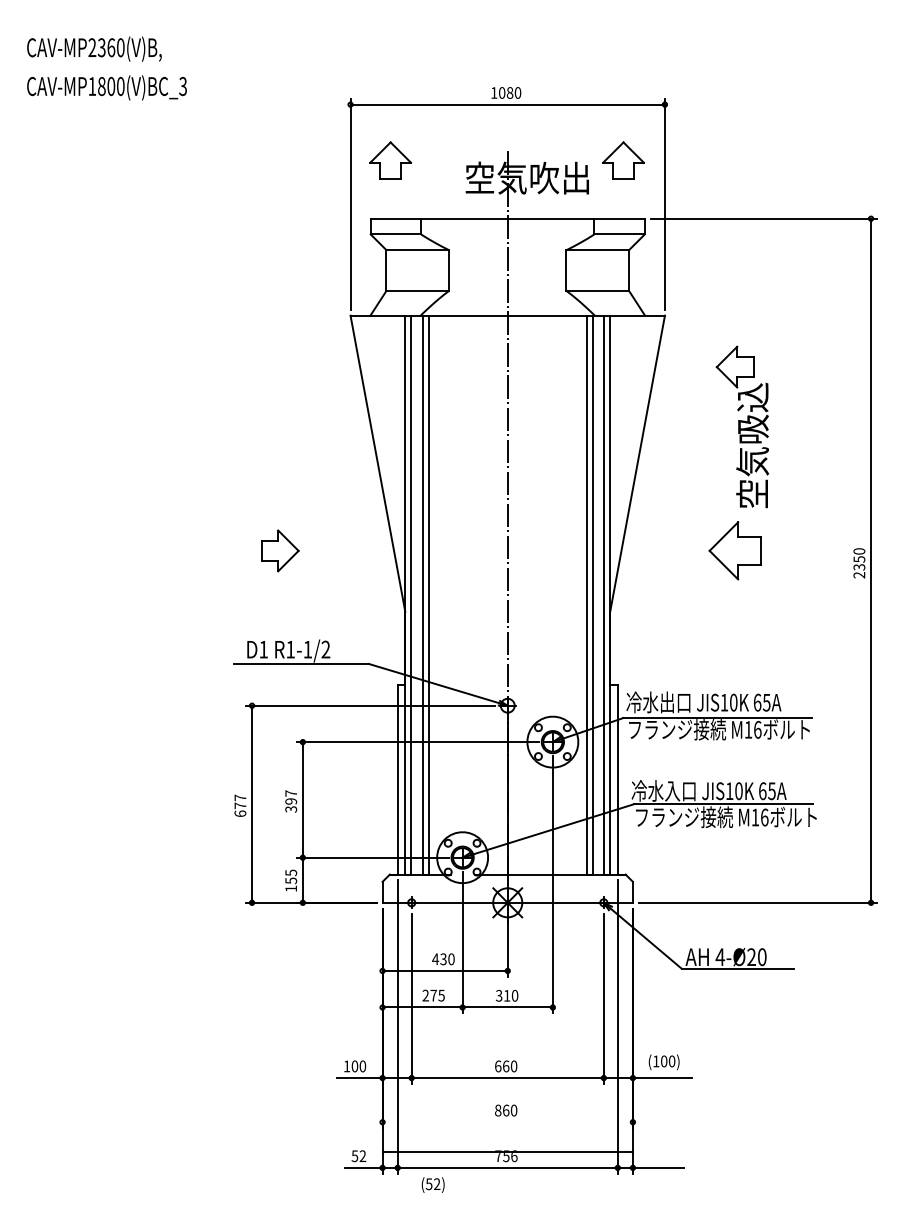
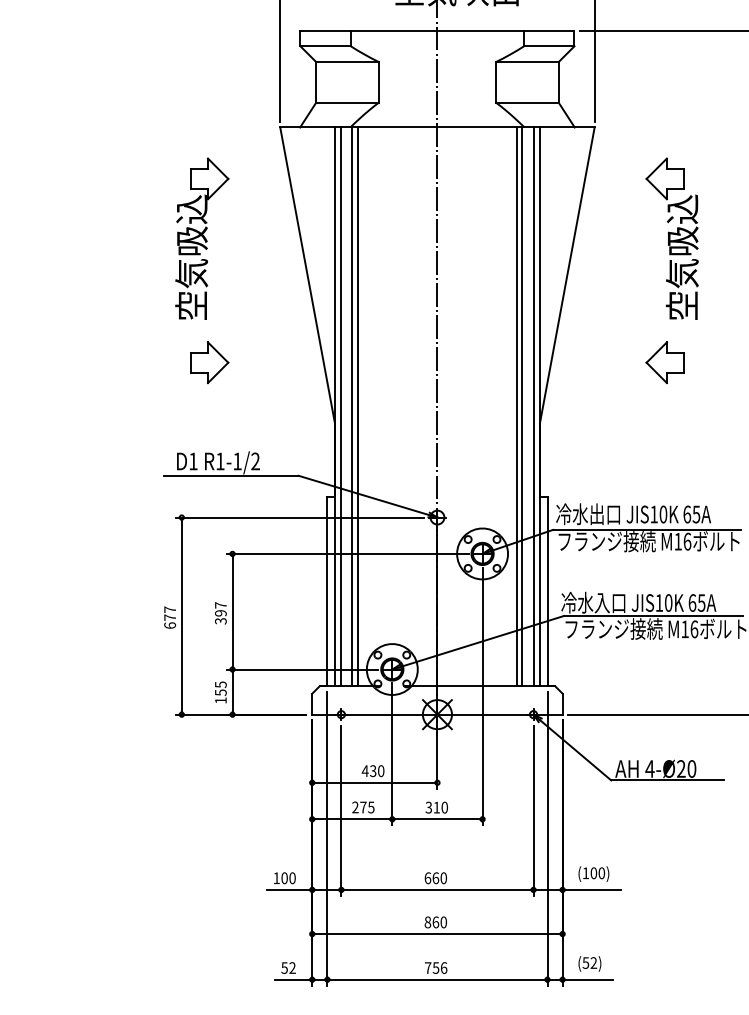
part: (272, 426) -> (202, 238), added
part: (734, 550) -> (664, 362), size x0.71
line: (507, 1152) -> (437, 934), moved
text: (432, 1184) -> (589, 963), moved

